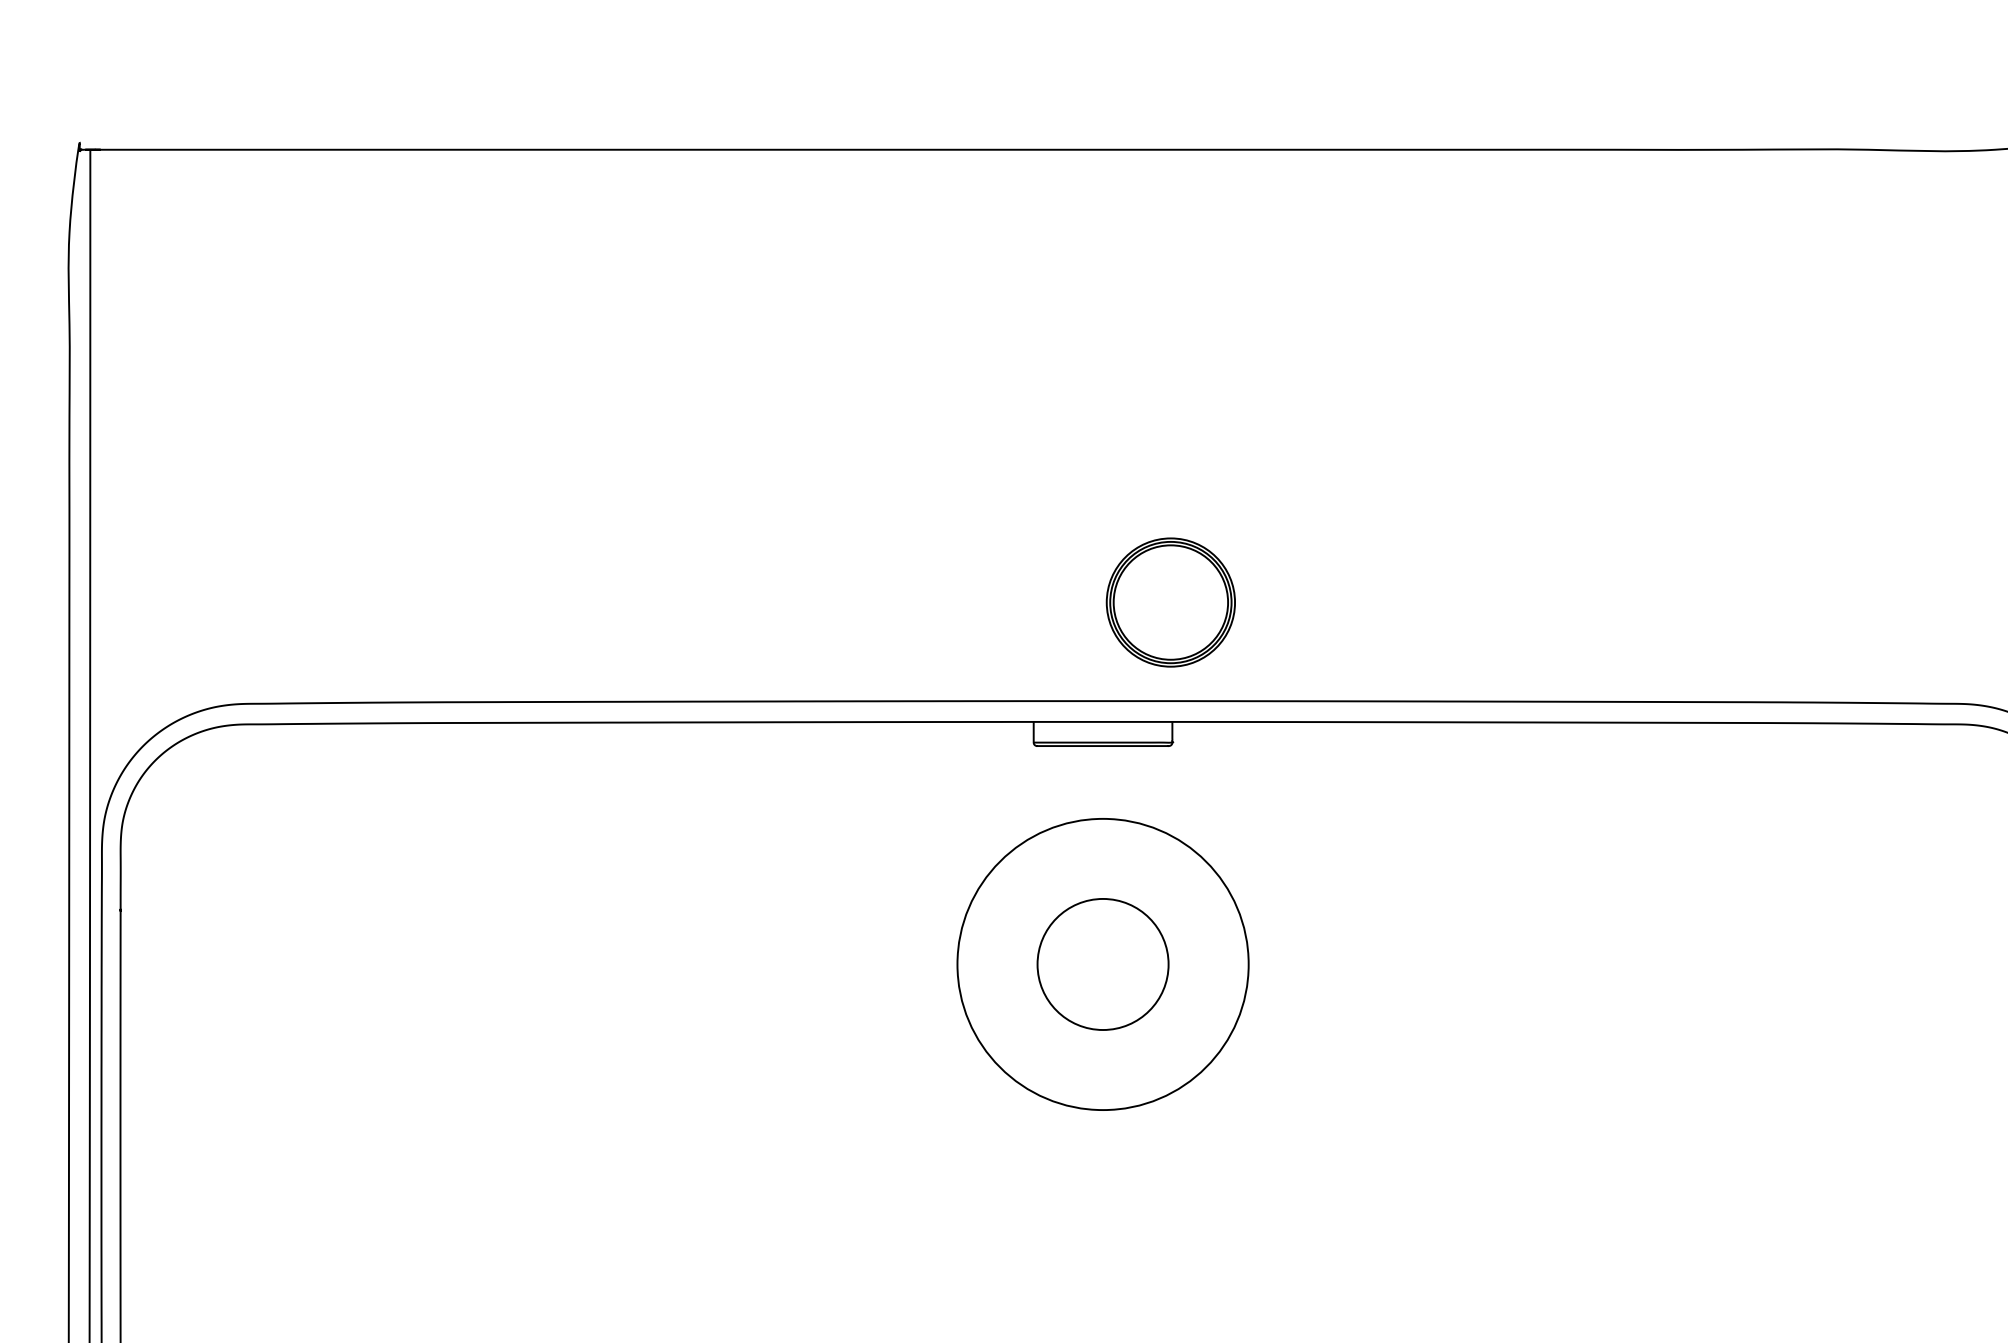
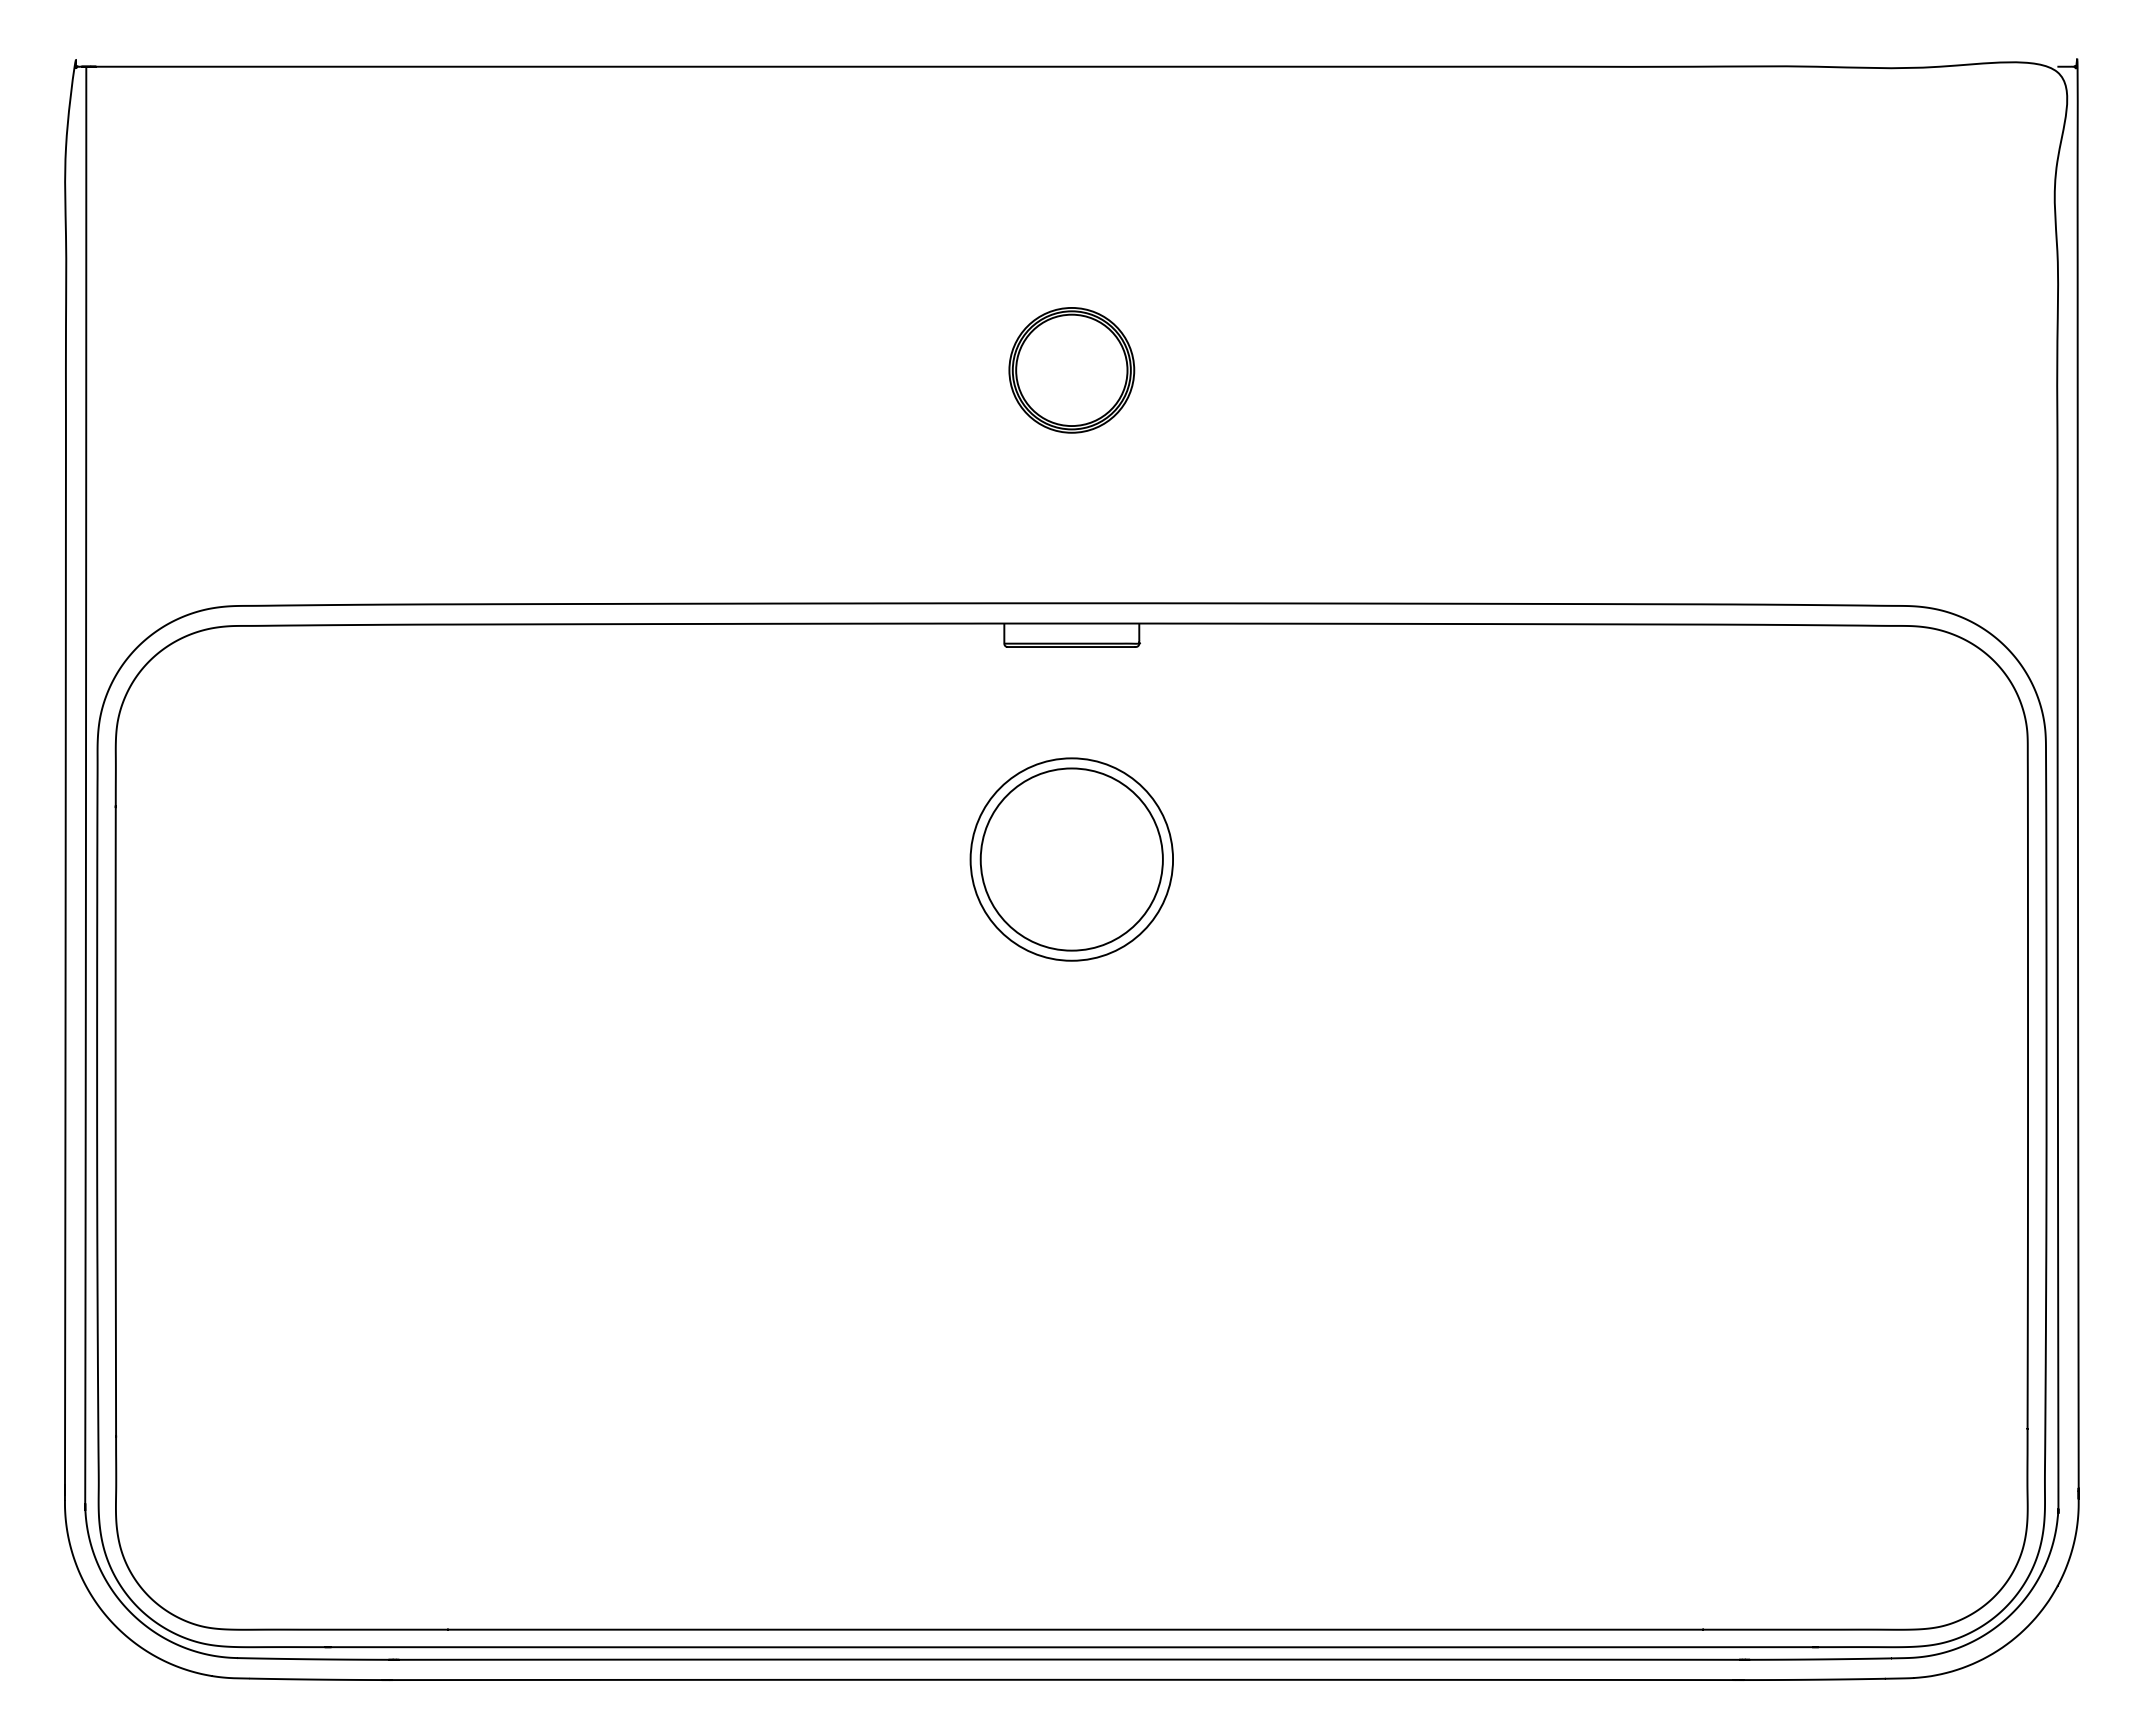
part: (1170, 602) -> (1071, 370), moved
circle: (1102, 964) -> (1071, 859), size x0.71
circle: (1102, 964) -> (1071, 859), size x1.43

